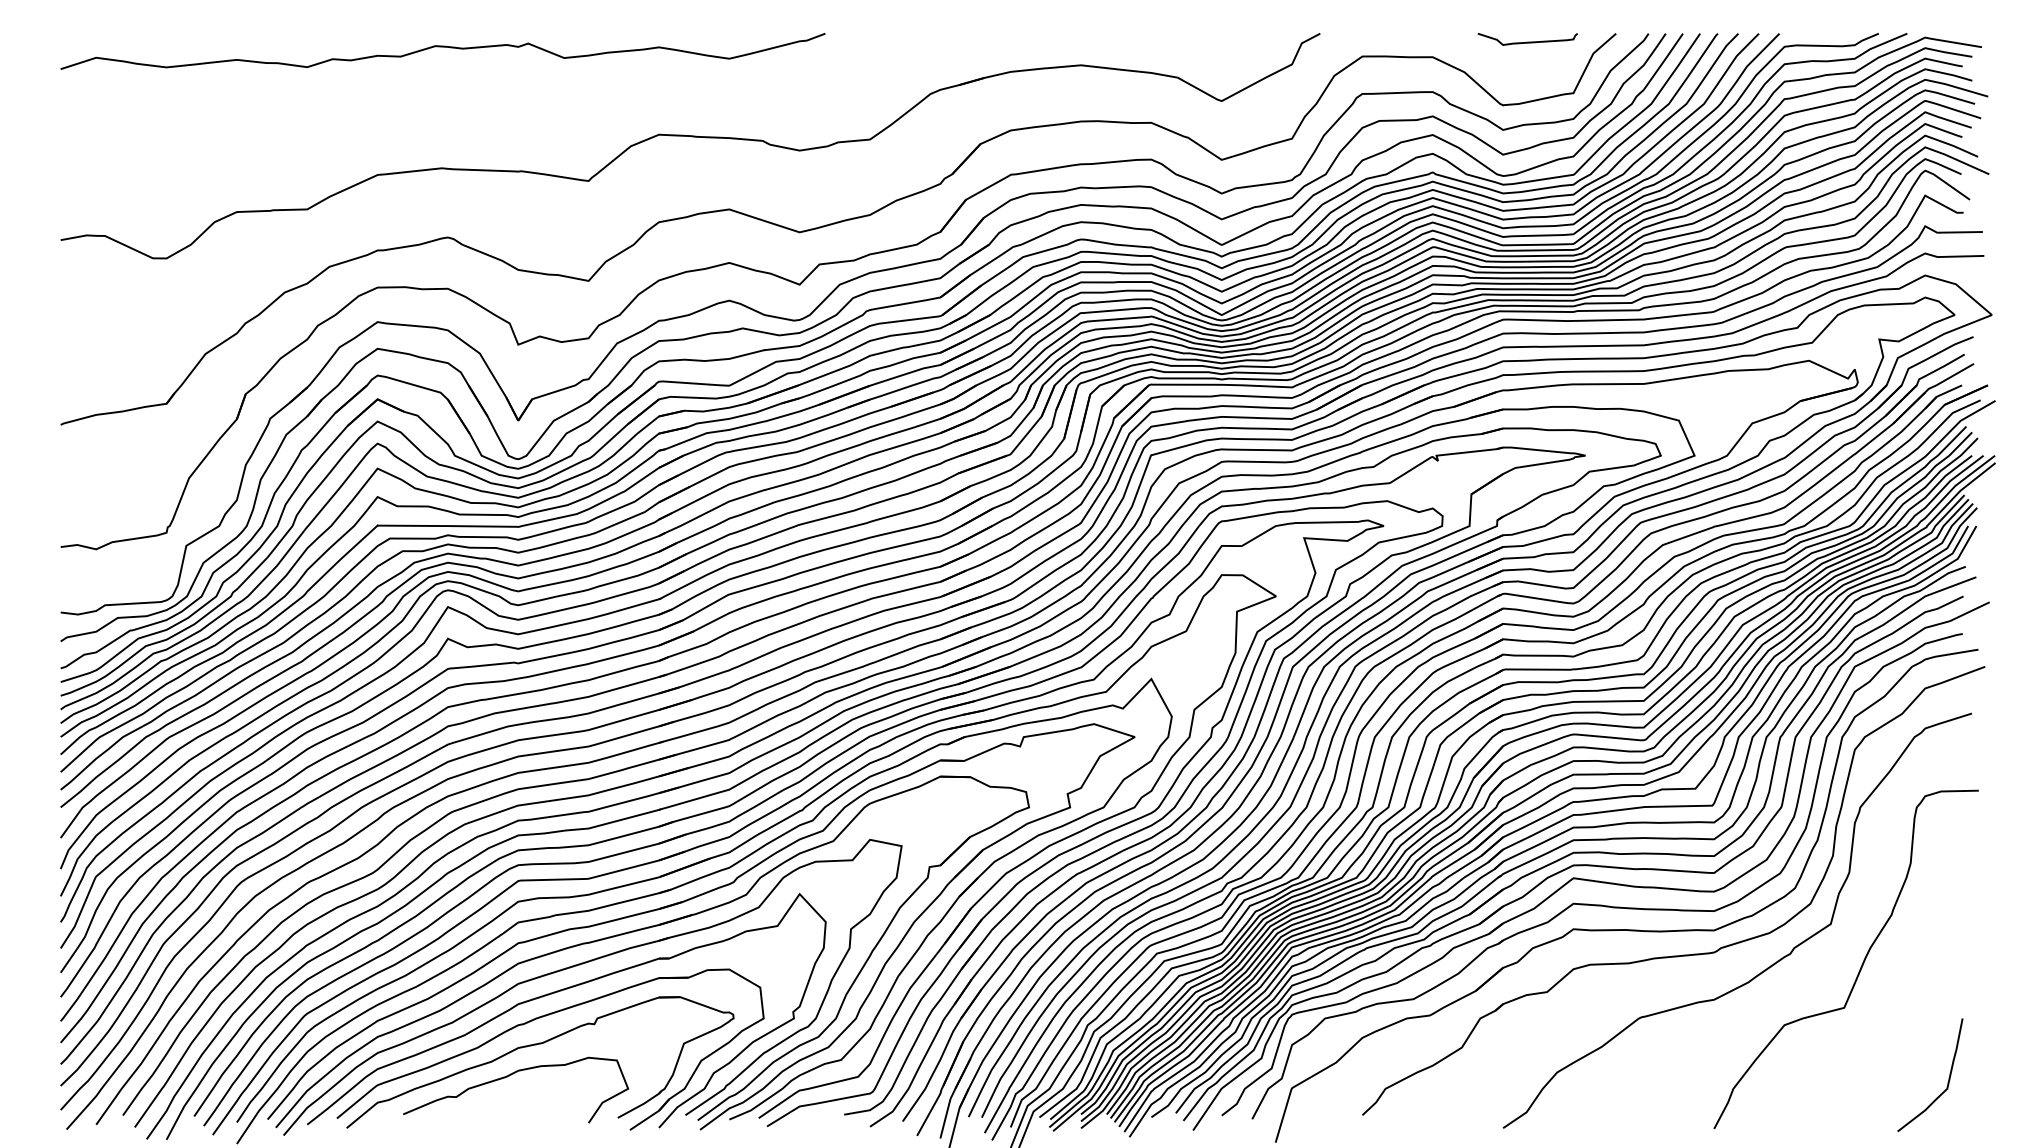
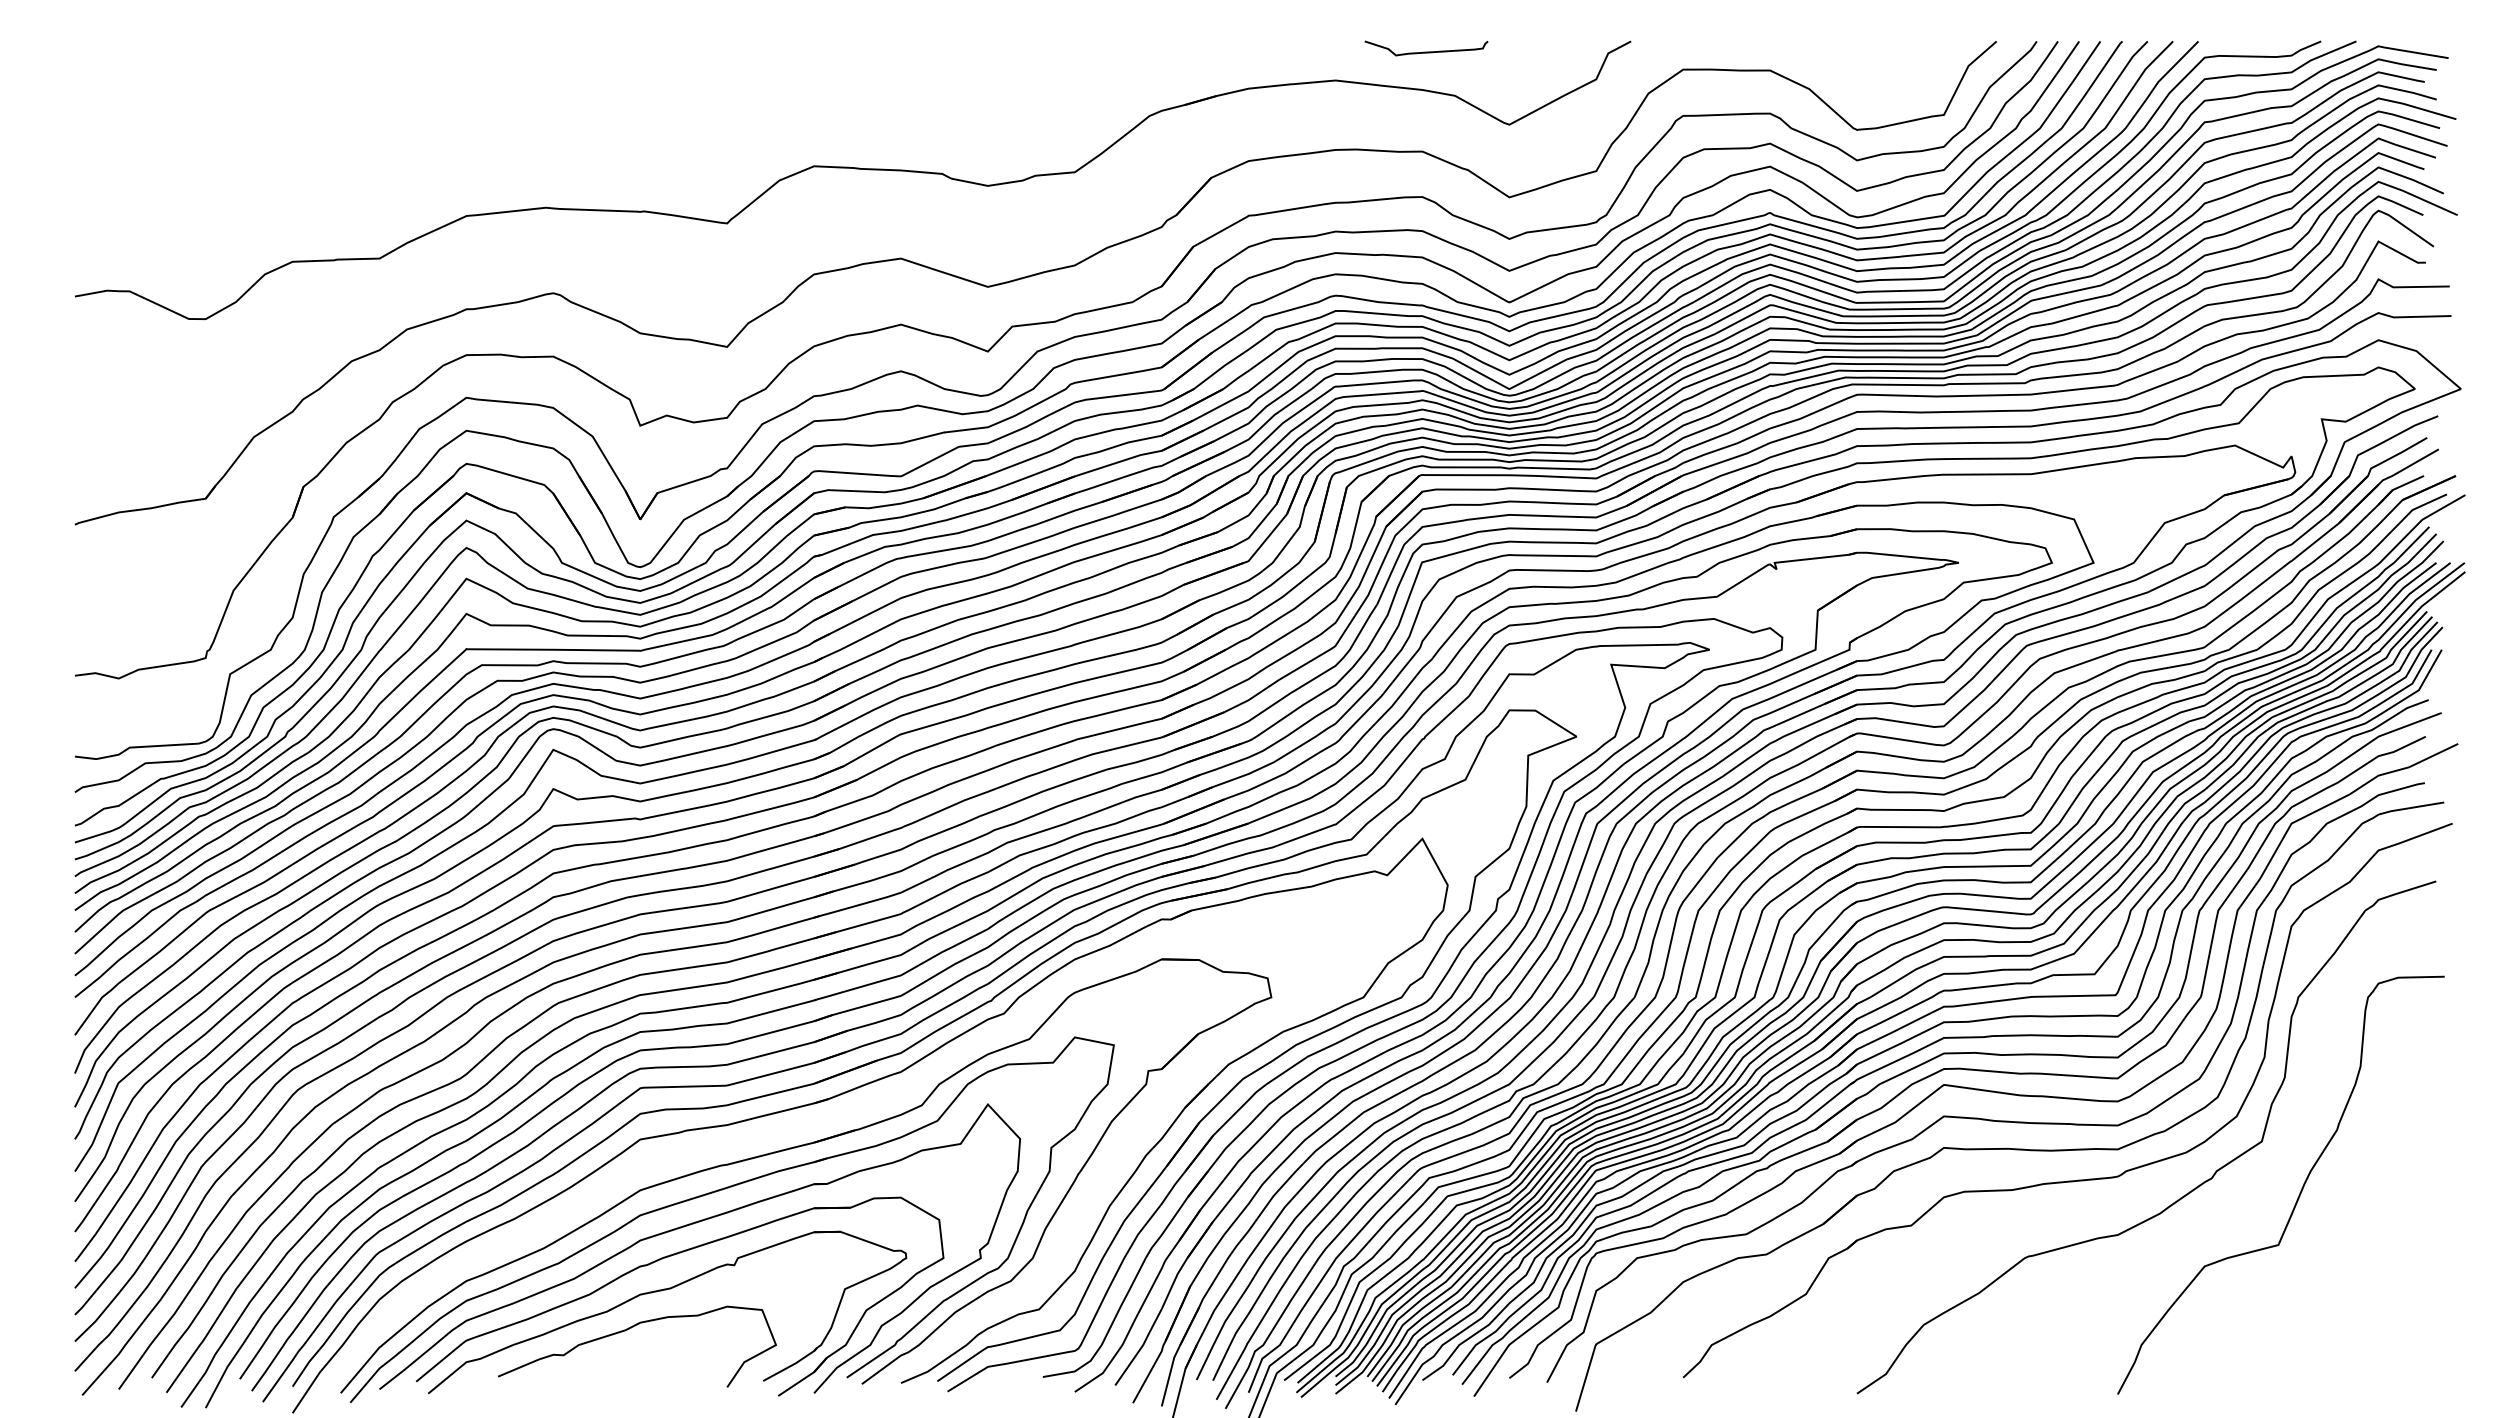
curve: (1527, 41) -> (1426, 51), moved
curve: (442, 47) -> (546, 58), removed
part: (693, 898) -> (856, 1110), removed
curve: (1948, 1077) -> (2407, 1331), removed

